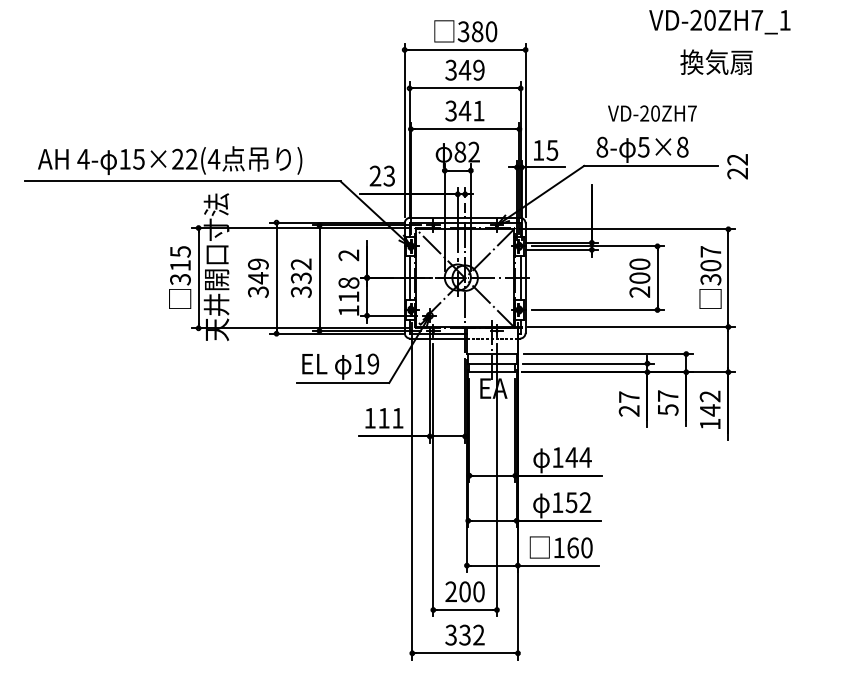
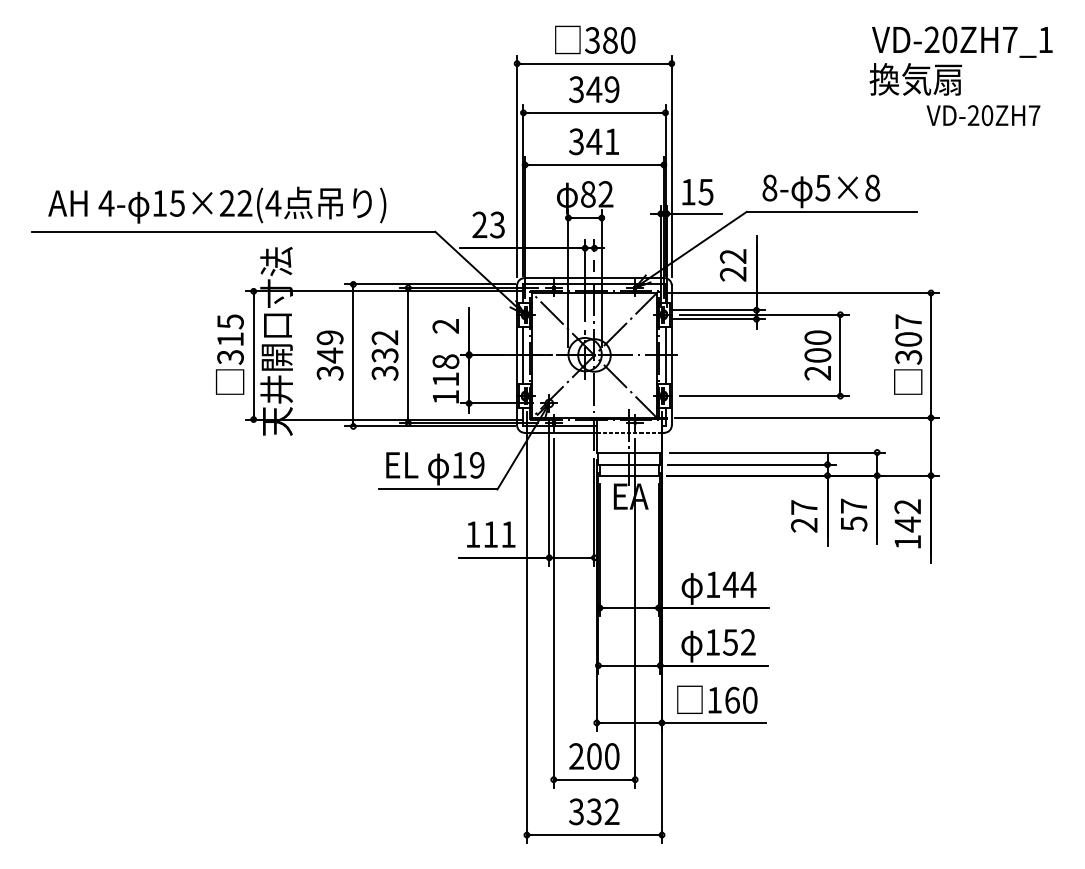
text: (719, 21) -> (961, 41), moved
text: (652, 113) -> (983, 115), moved
text: (737, 166) -> (732, 265), moved

